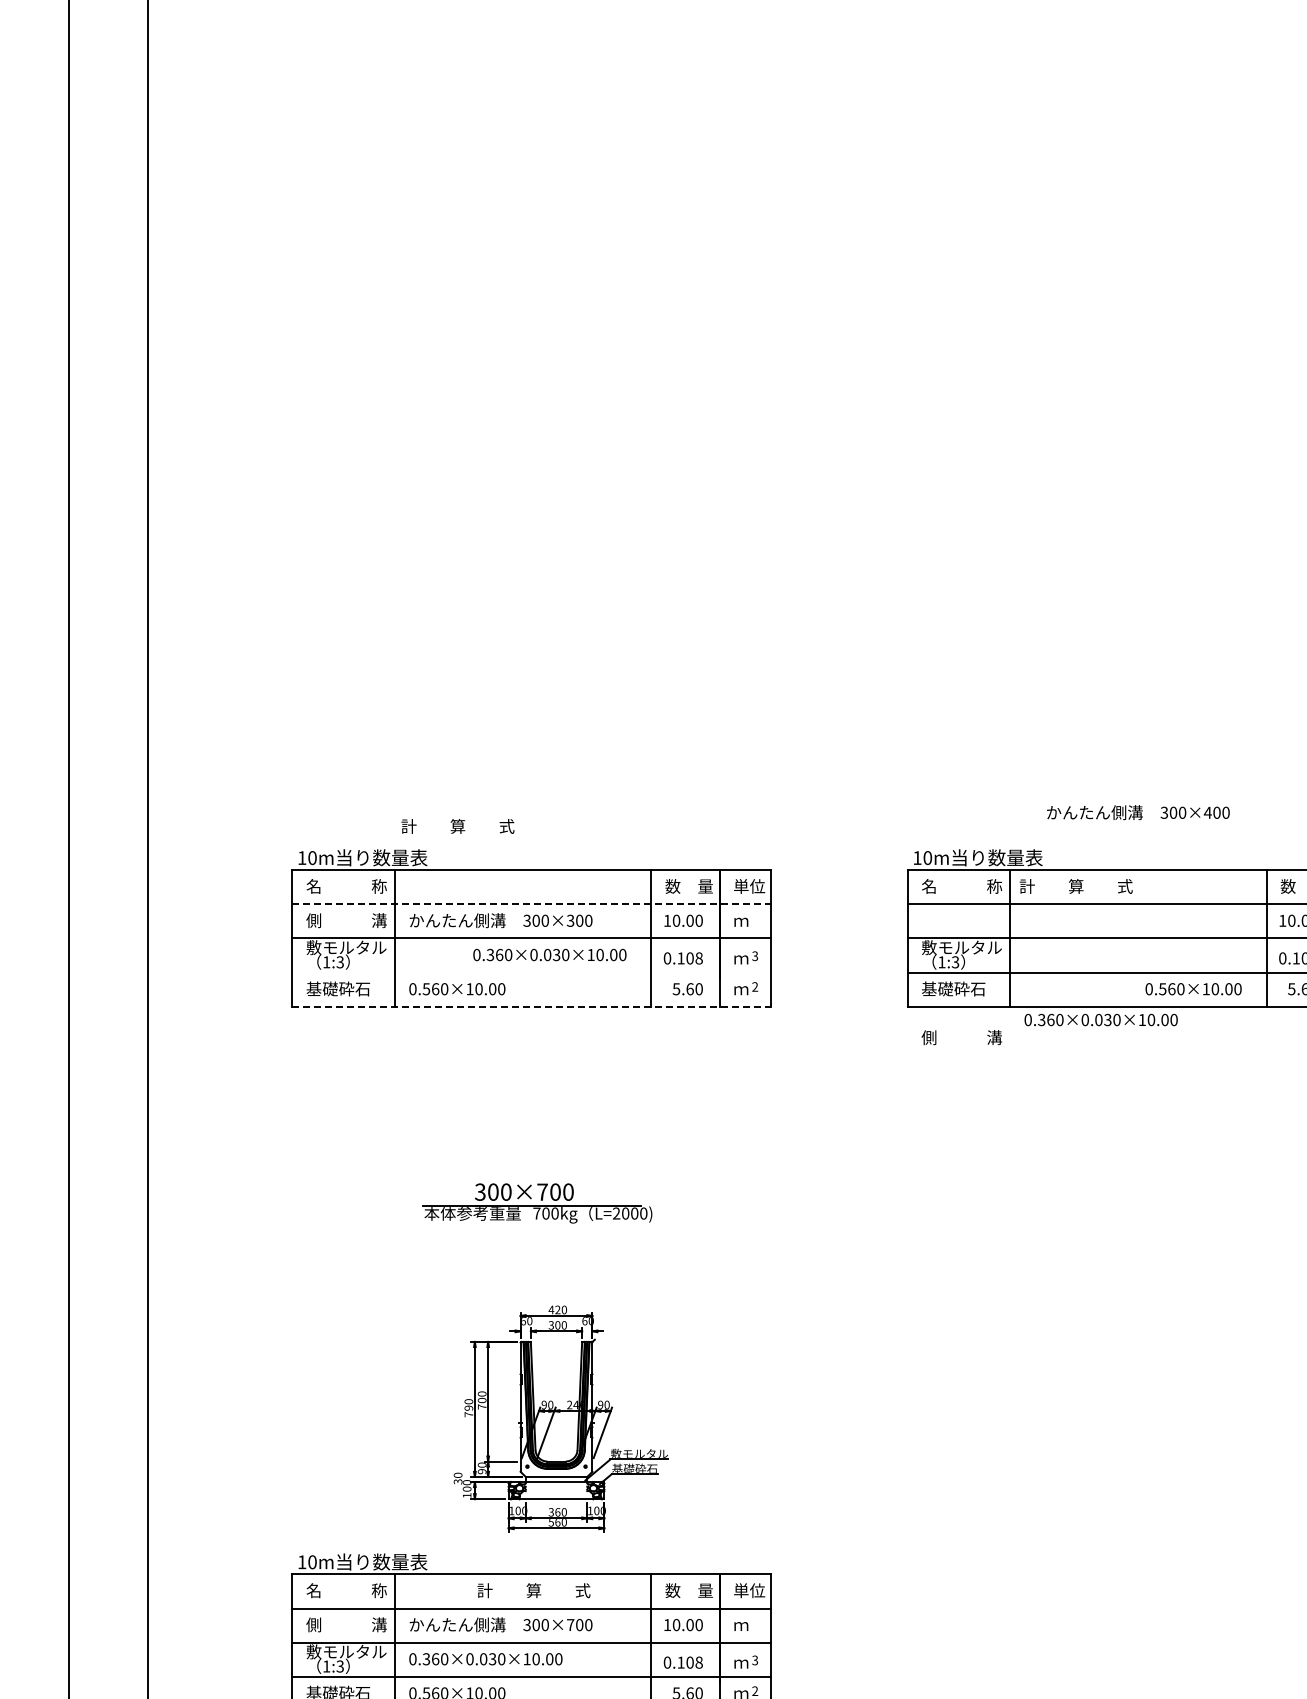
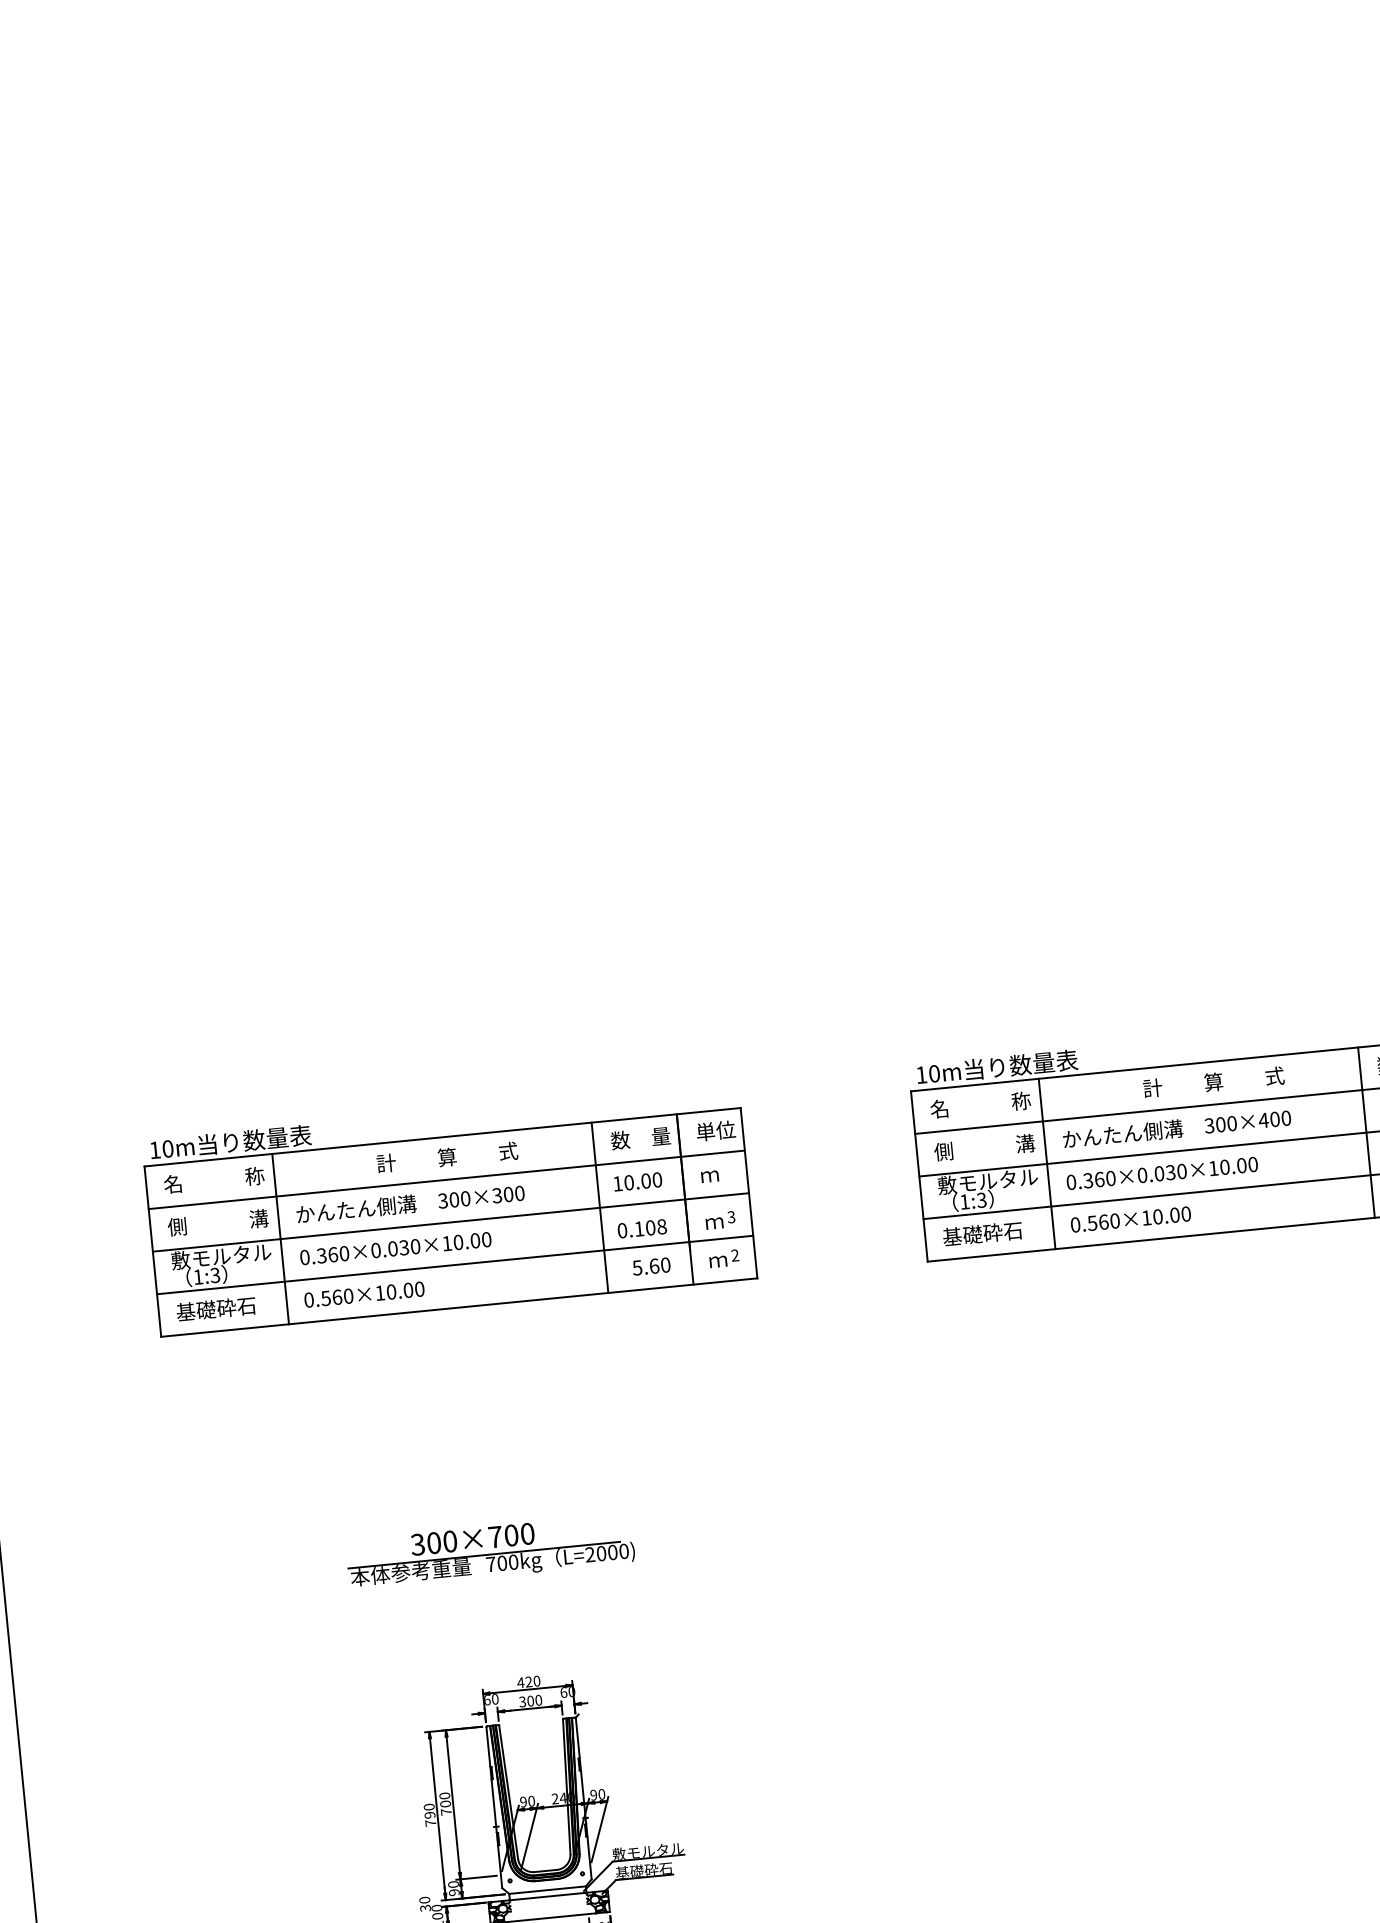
text: (1138, 812) -> (1177, 1128), moved
text: (457, 826) -> (446, 1157), moved
text: (1075, 886) -> (1212, 1082), moved
line: (532, 904) -> (447, 1179), dashed -> solid
text: (549, 954) -> (395, 1248), moved
line: (531, 972) -> (454, 1264), added
text: (1193, 989) -> (1130, 1219), moved
line: (532, 1006) -> (460, 1307), dashed -> solid
text: (1100, 1019) -> (1161, 1172), moved
text: (961, 1037) -> (984, 1147), moved

